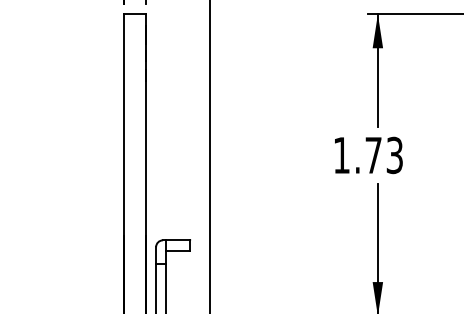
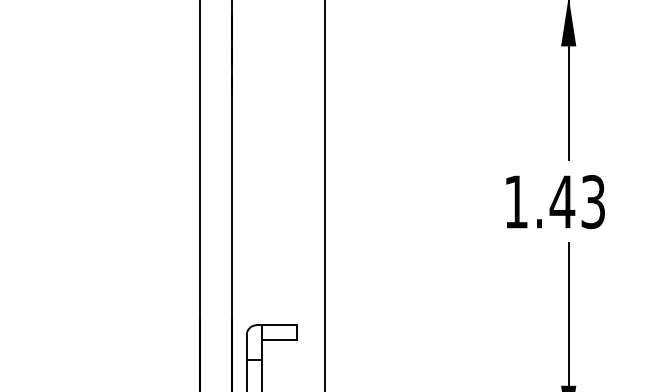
text: (373, 155) -> (562, 202), 1.73 -> 1.43

